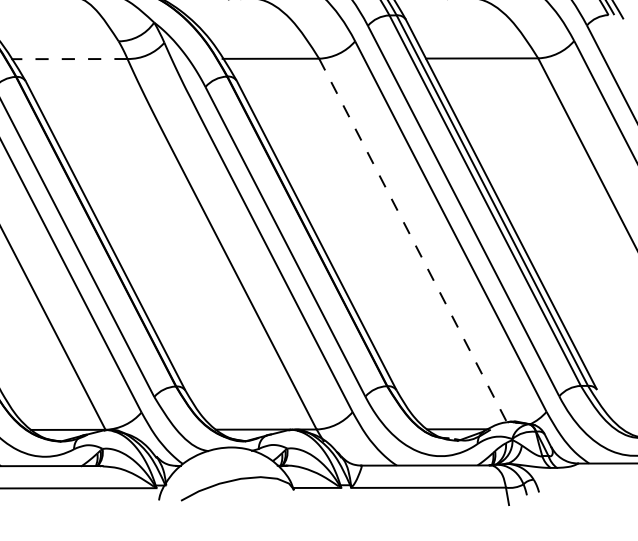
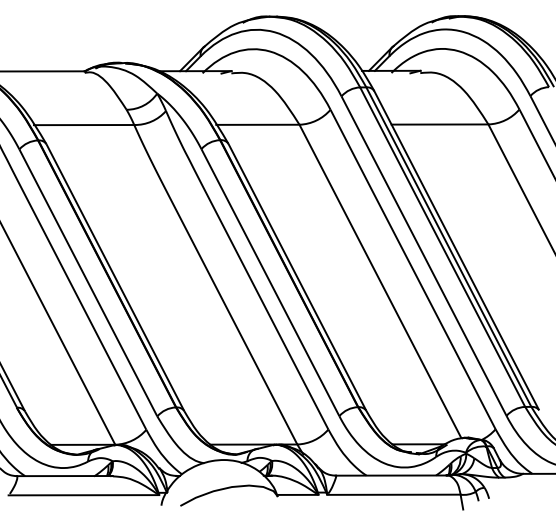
line: (68, 59) -> (83, 125), dashed -> solid
line: (413, 241) -> (380, 282), dashed -> solid

